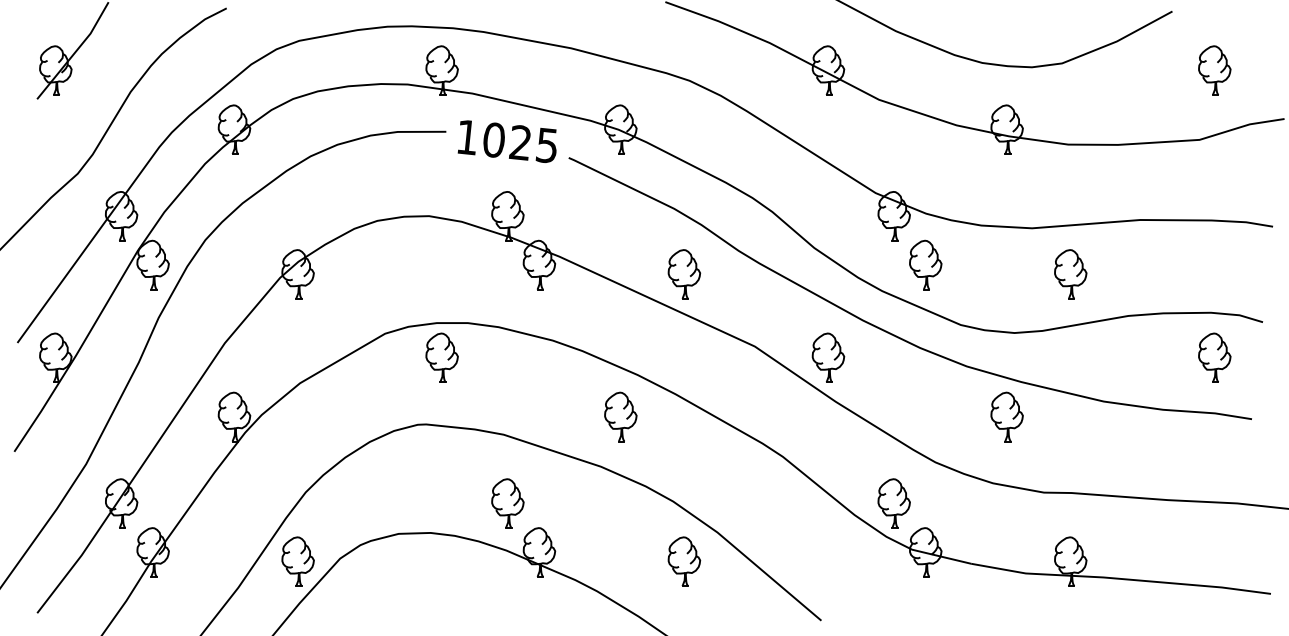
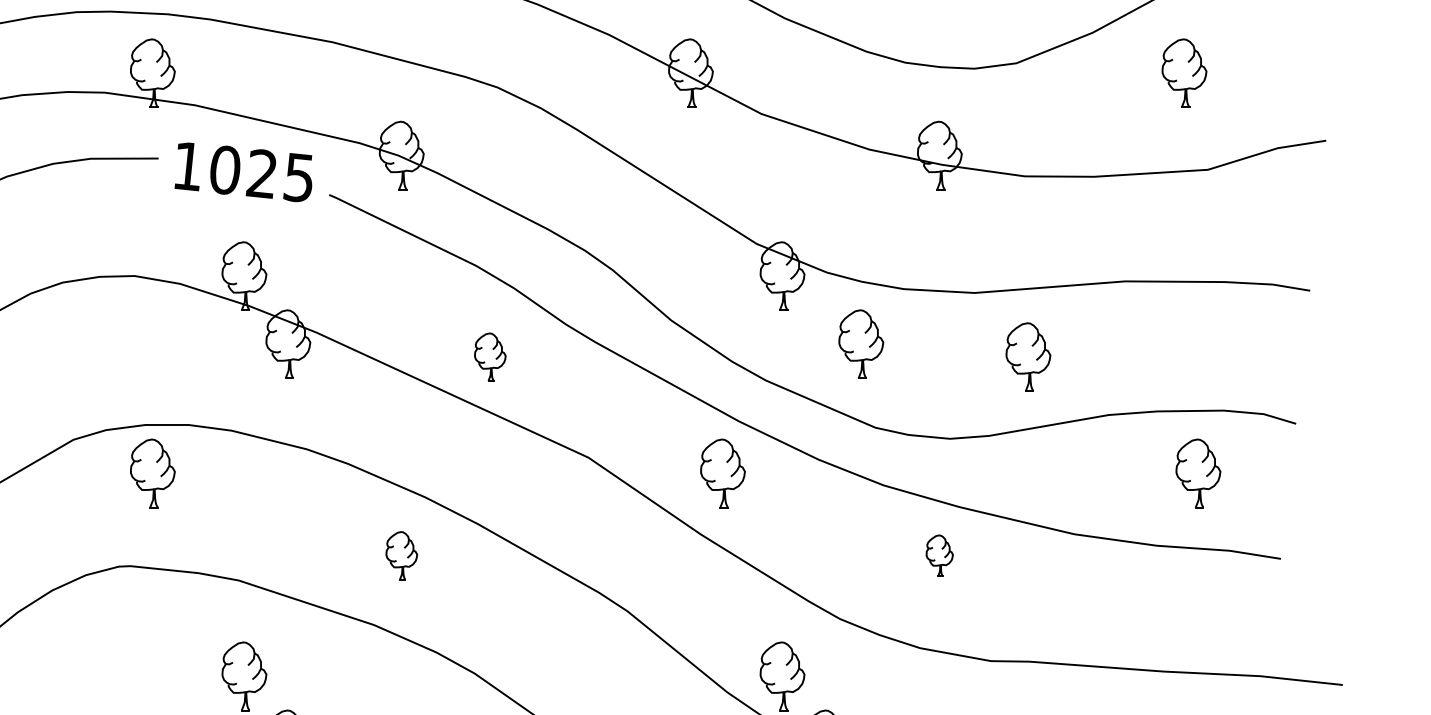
part: (1214, 70) -> (1184, 73), moved
part: (925, 264) -> (860, 343), moved
part: (684, 274) -> (490, 357), size x0.7
part: (828, 357) -> (723, 472), moved
part: (1214, 357) -> (1198, 472), moved
part: (620, 416) -> (401, 555), size x0.7
part: (1006, 416) -> (938, 555), size x0.6

